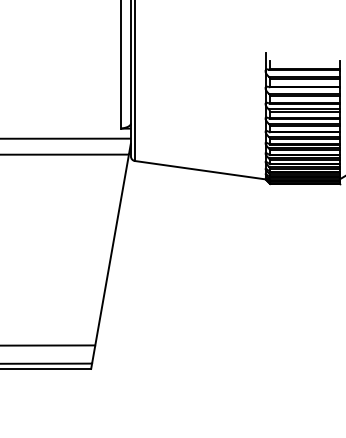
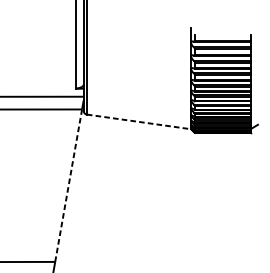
line: (200, 170) -> (139, 122), solid -> dashed
line: (112, 250) -> (68, 186), solid -> dashed

